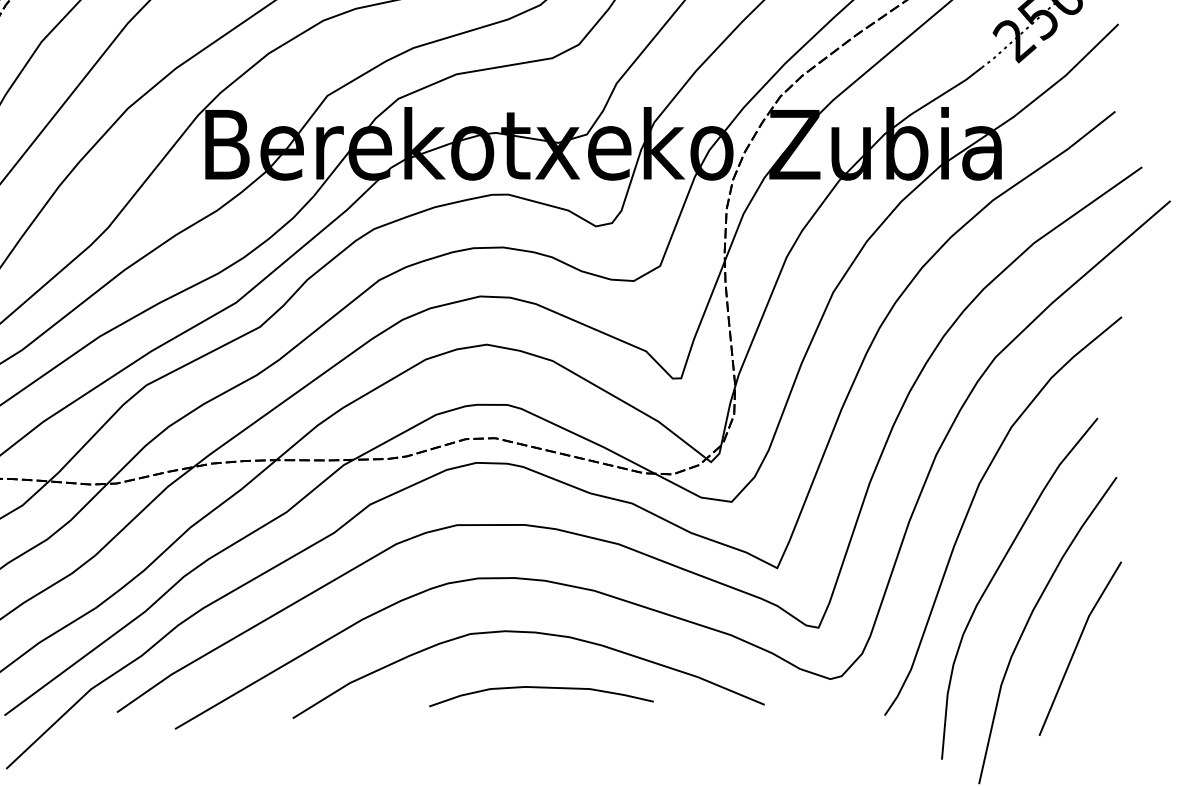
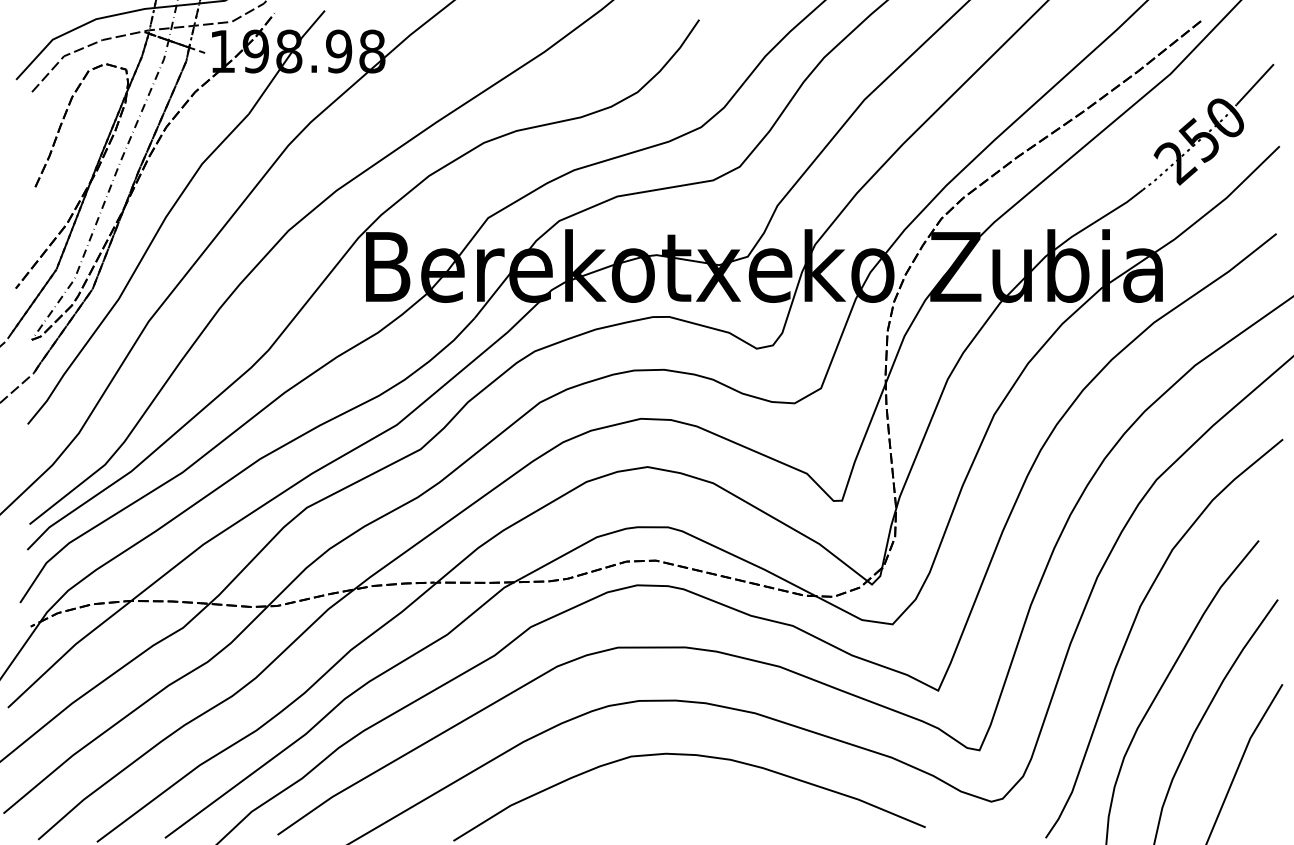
curve: (540, 687) -> (701, 810), removed

